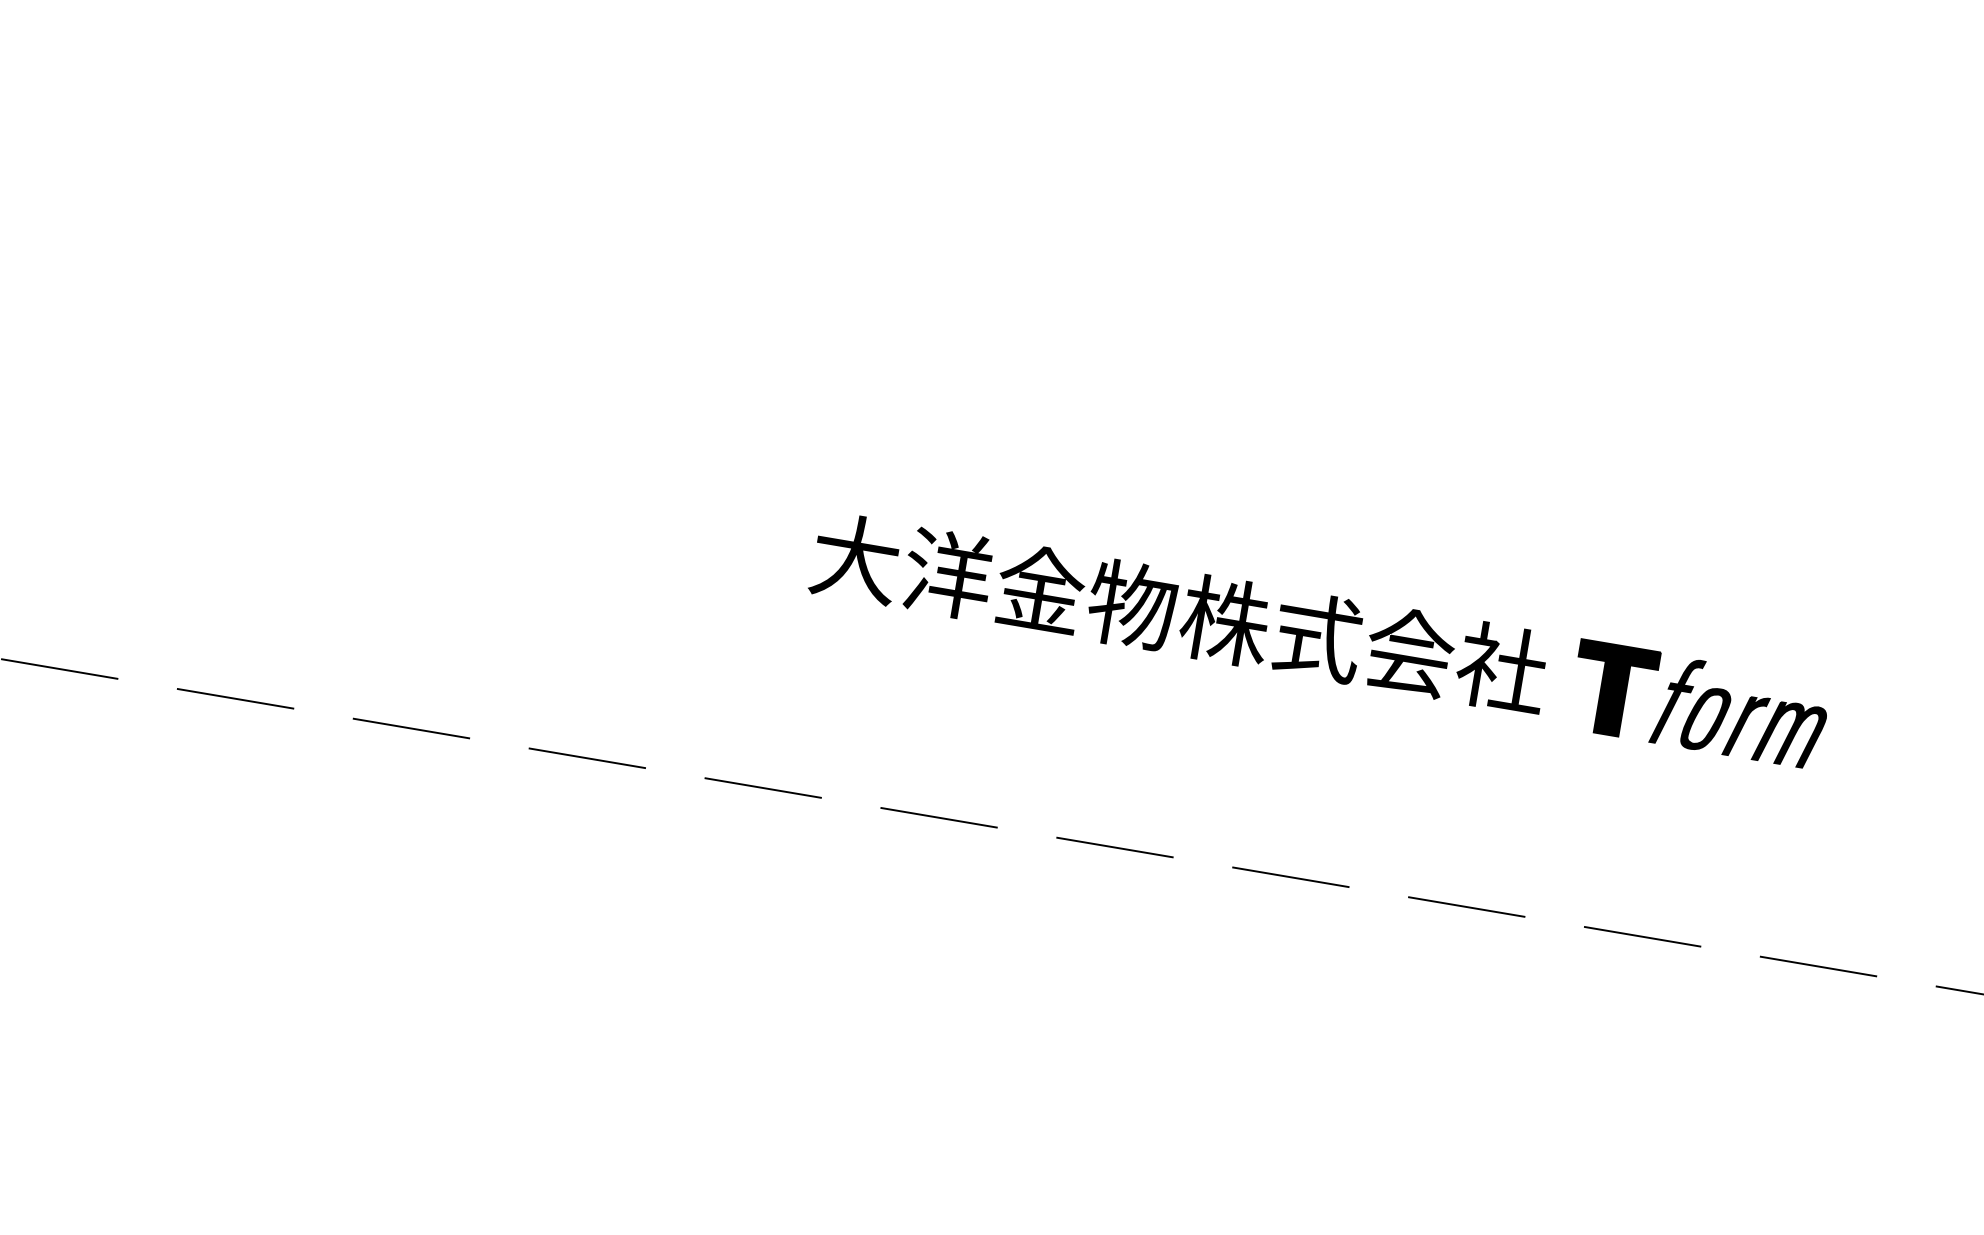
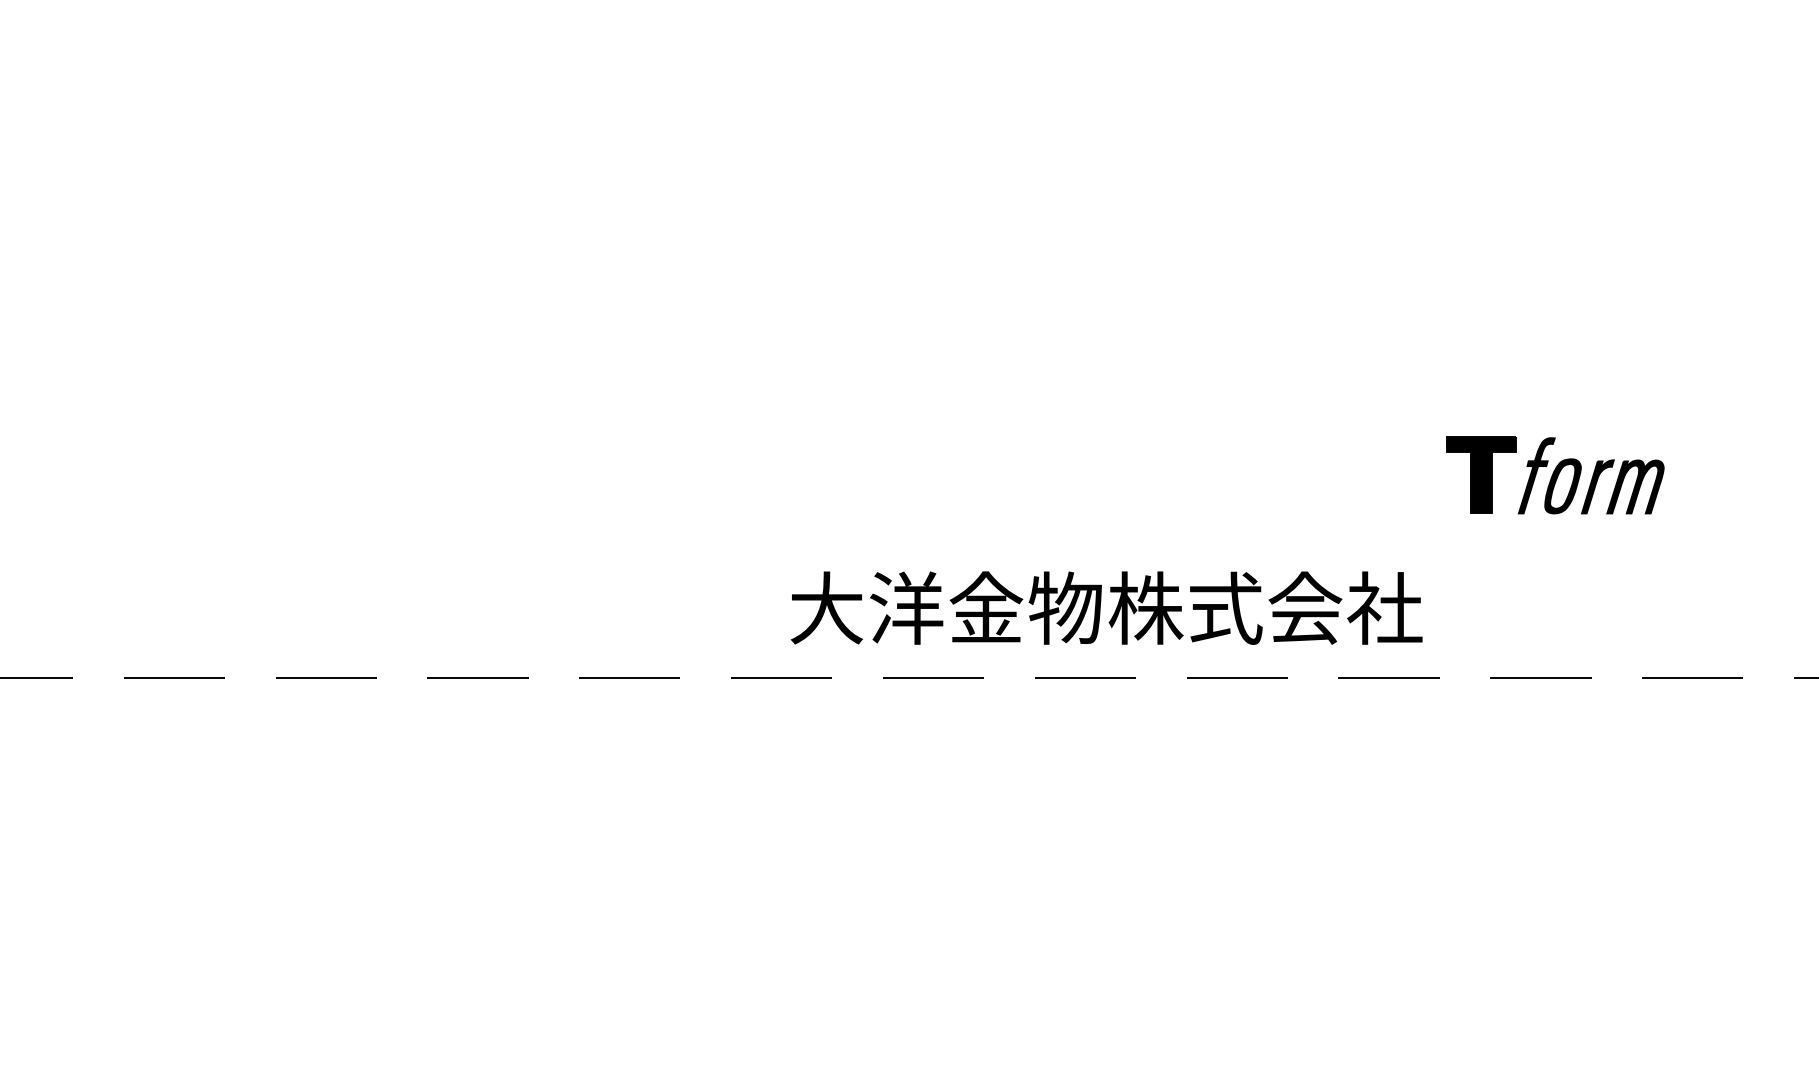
text: (1179, 612) -> (1106, 607), moved

